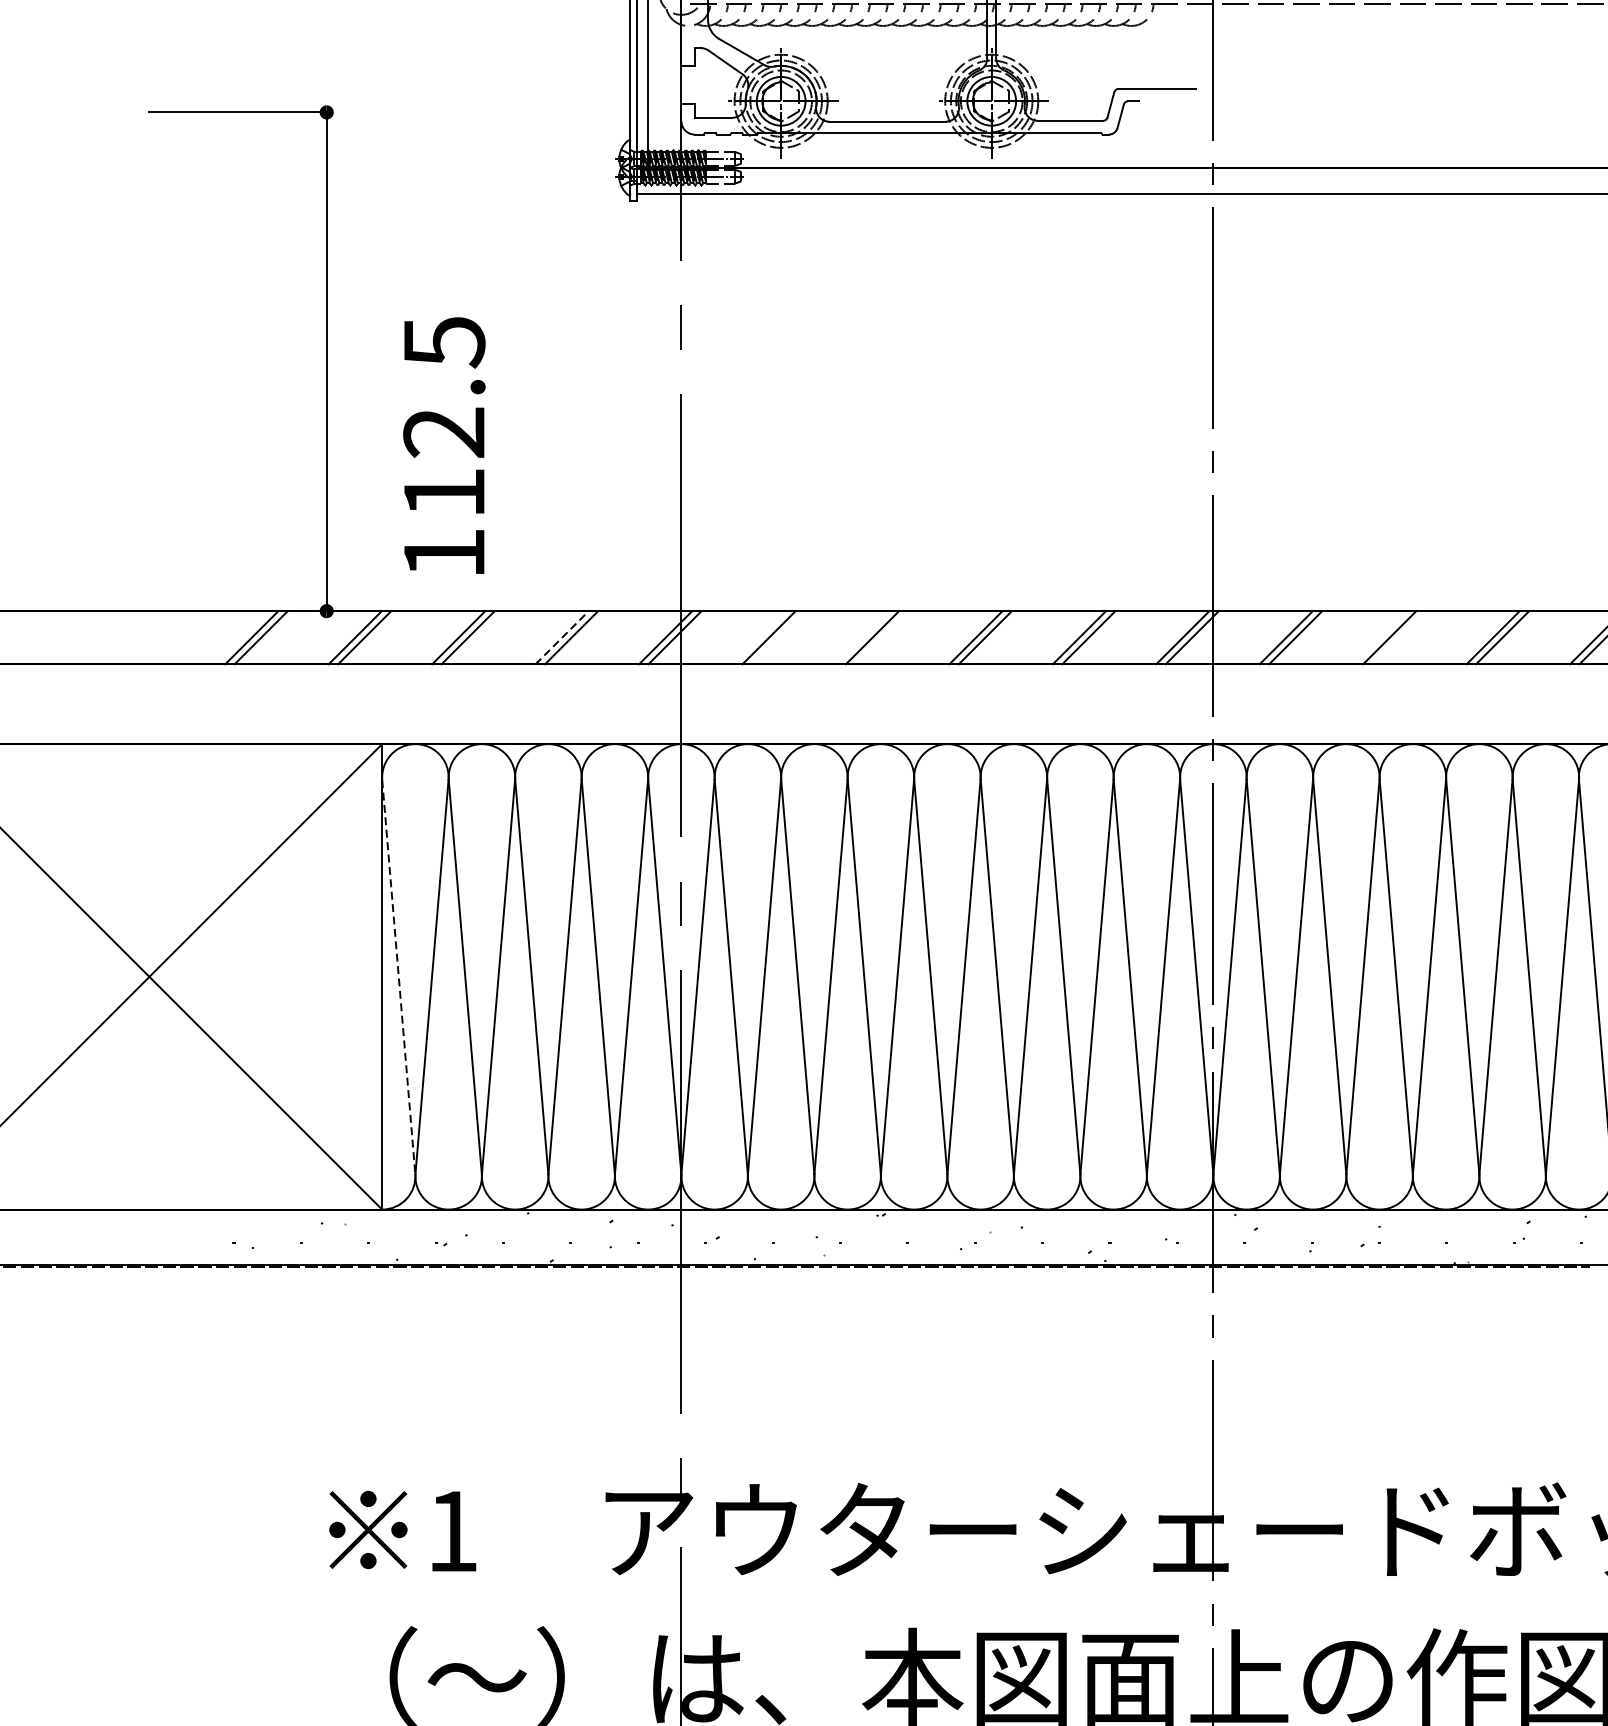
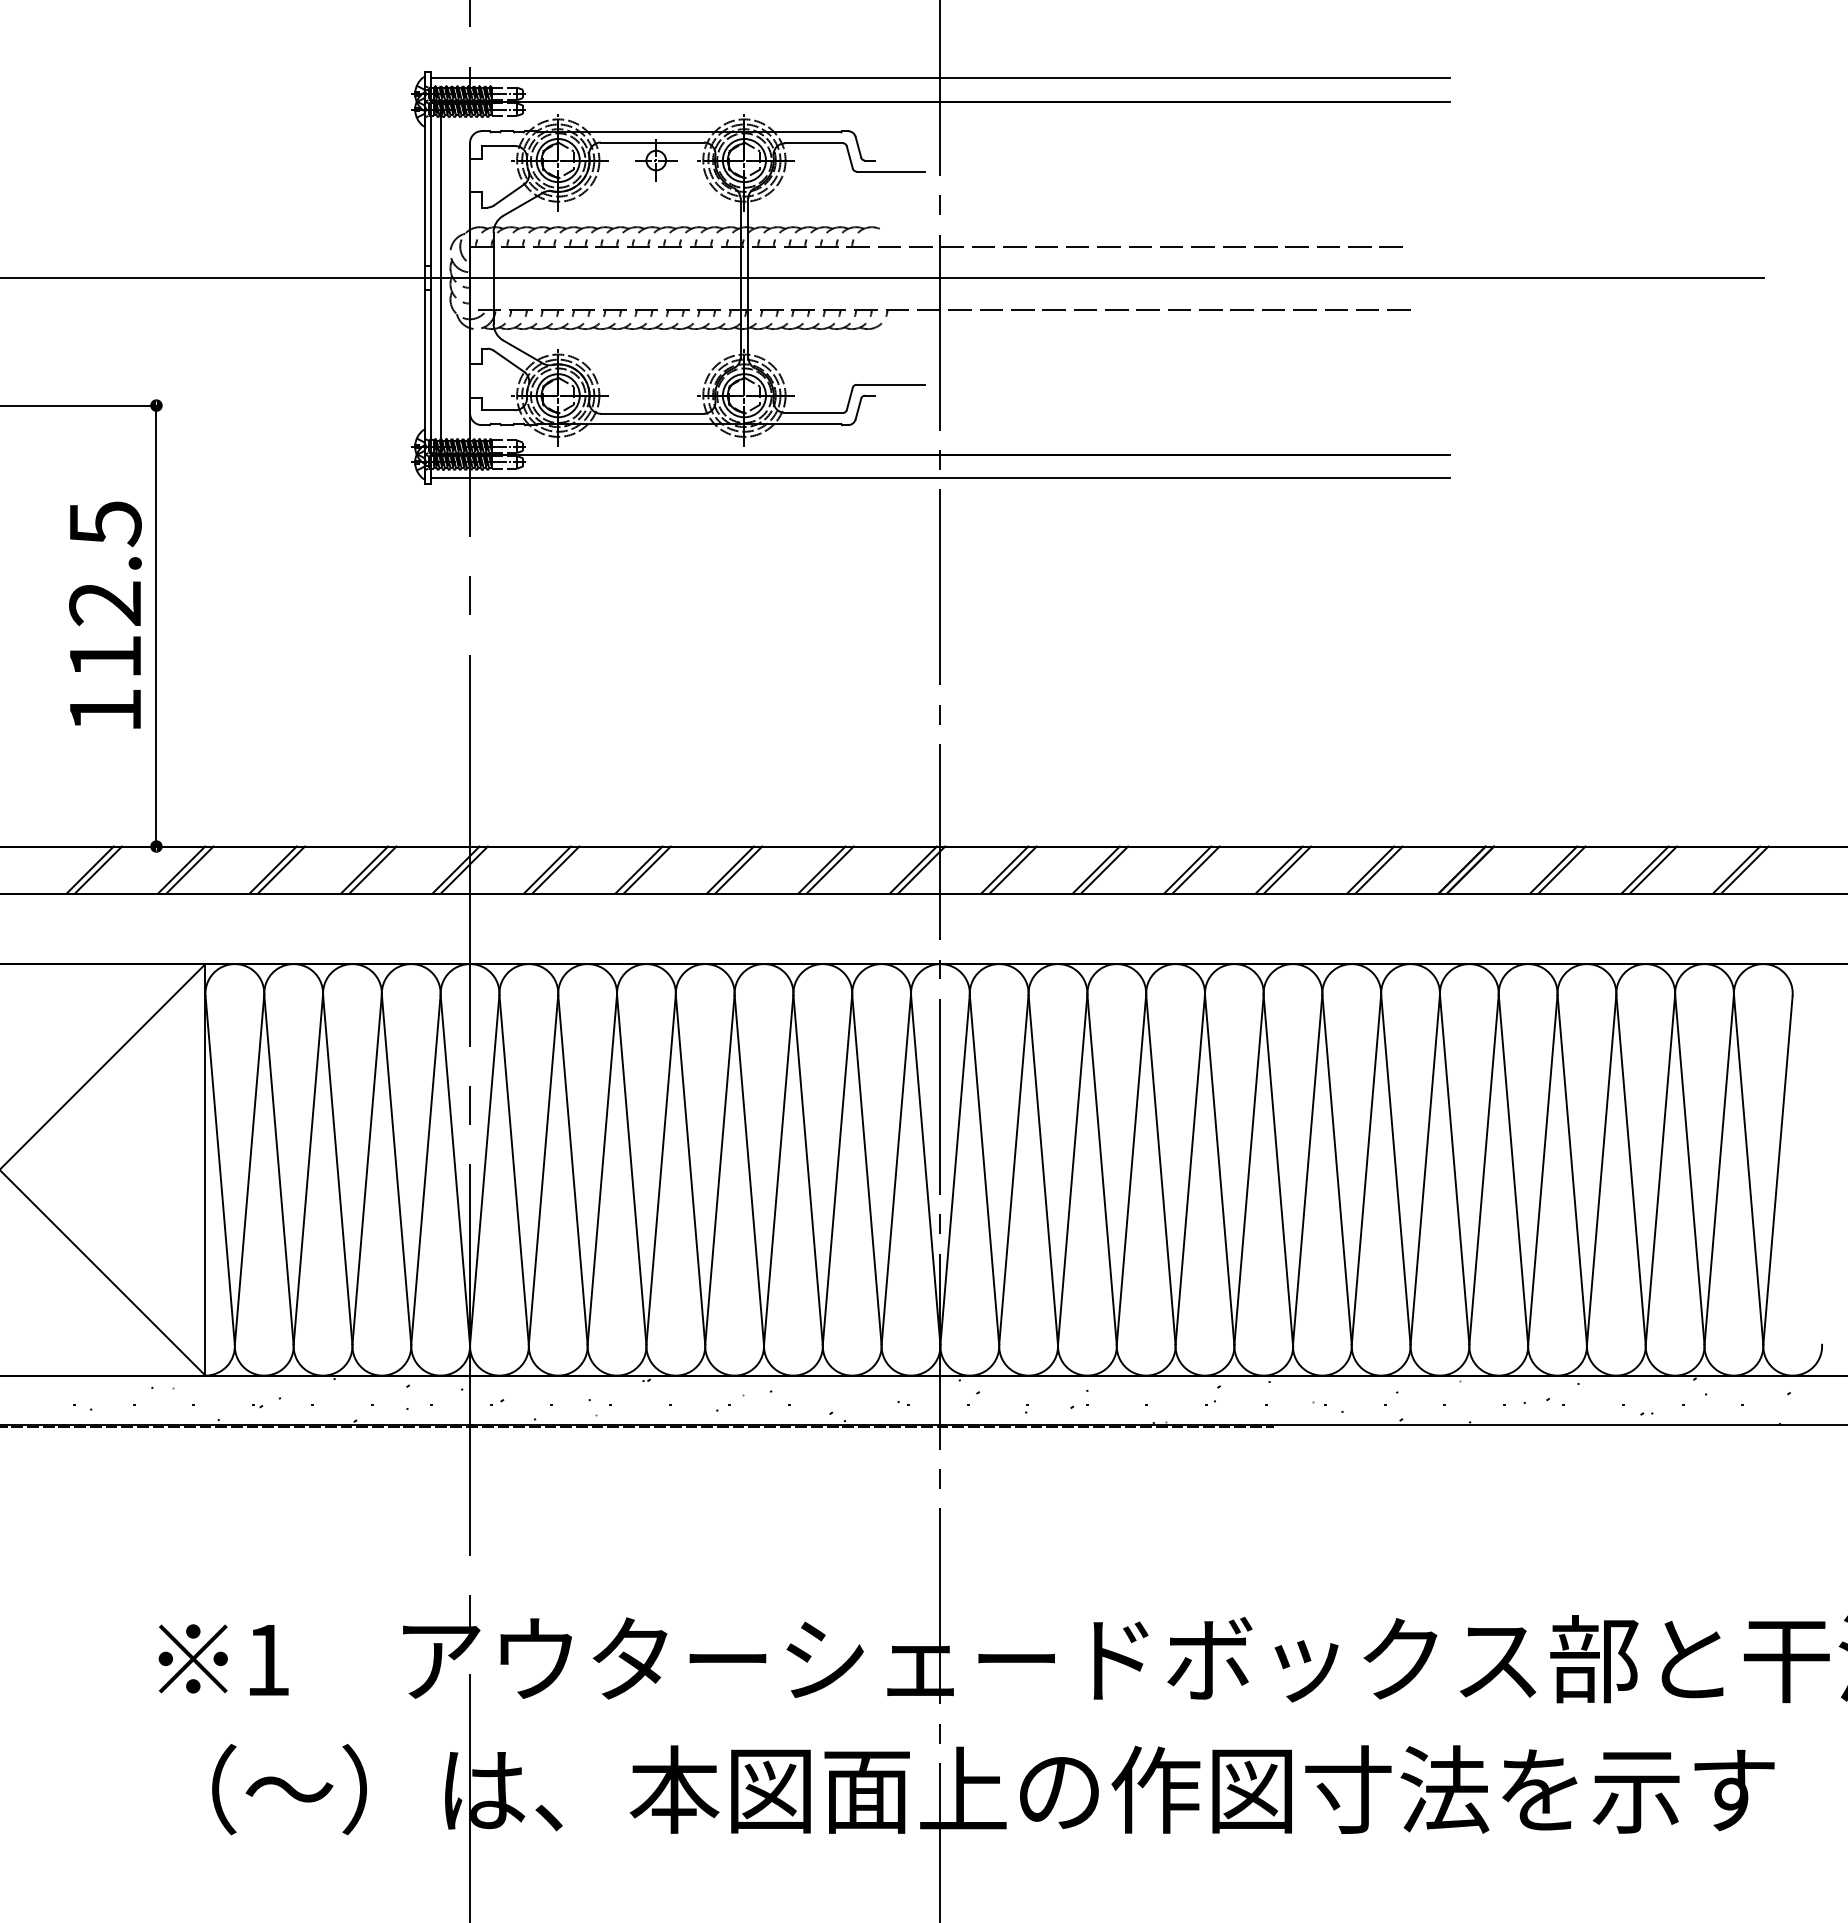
text: (444, 444) -> (105, 614), moved
line: (562, 637) -> (364, 869), dashed -> solid
line: (778, 637) -> (555, 869), added
line: (880, 637) -> (646, 869), added
line: (1398, 637) -> (1104, 869), added
line: (399, 976) -> (220, 1169), dashed -> solid

